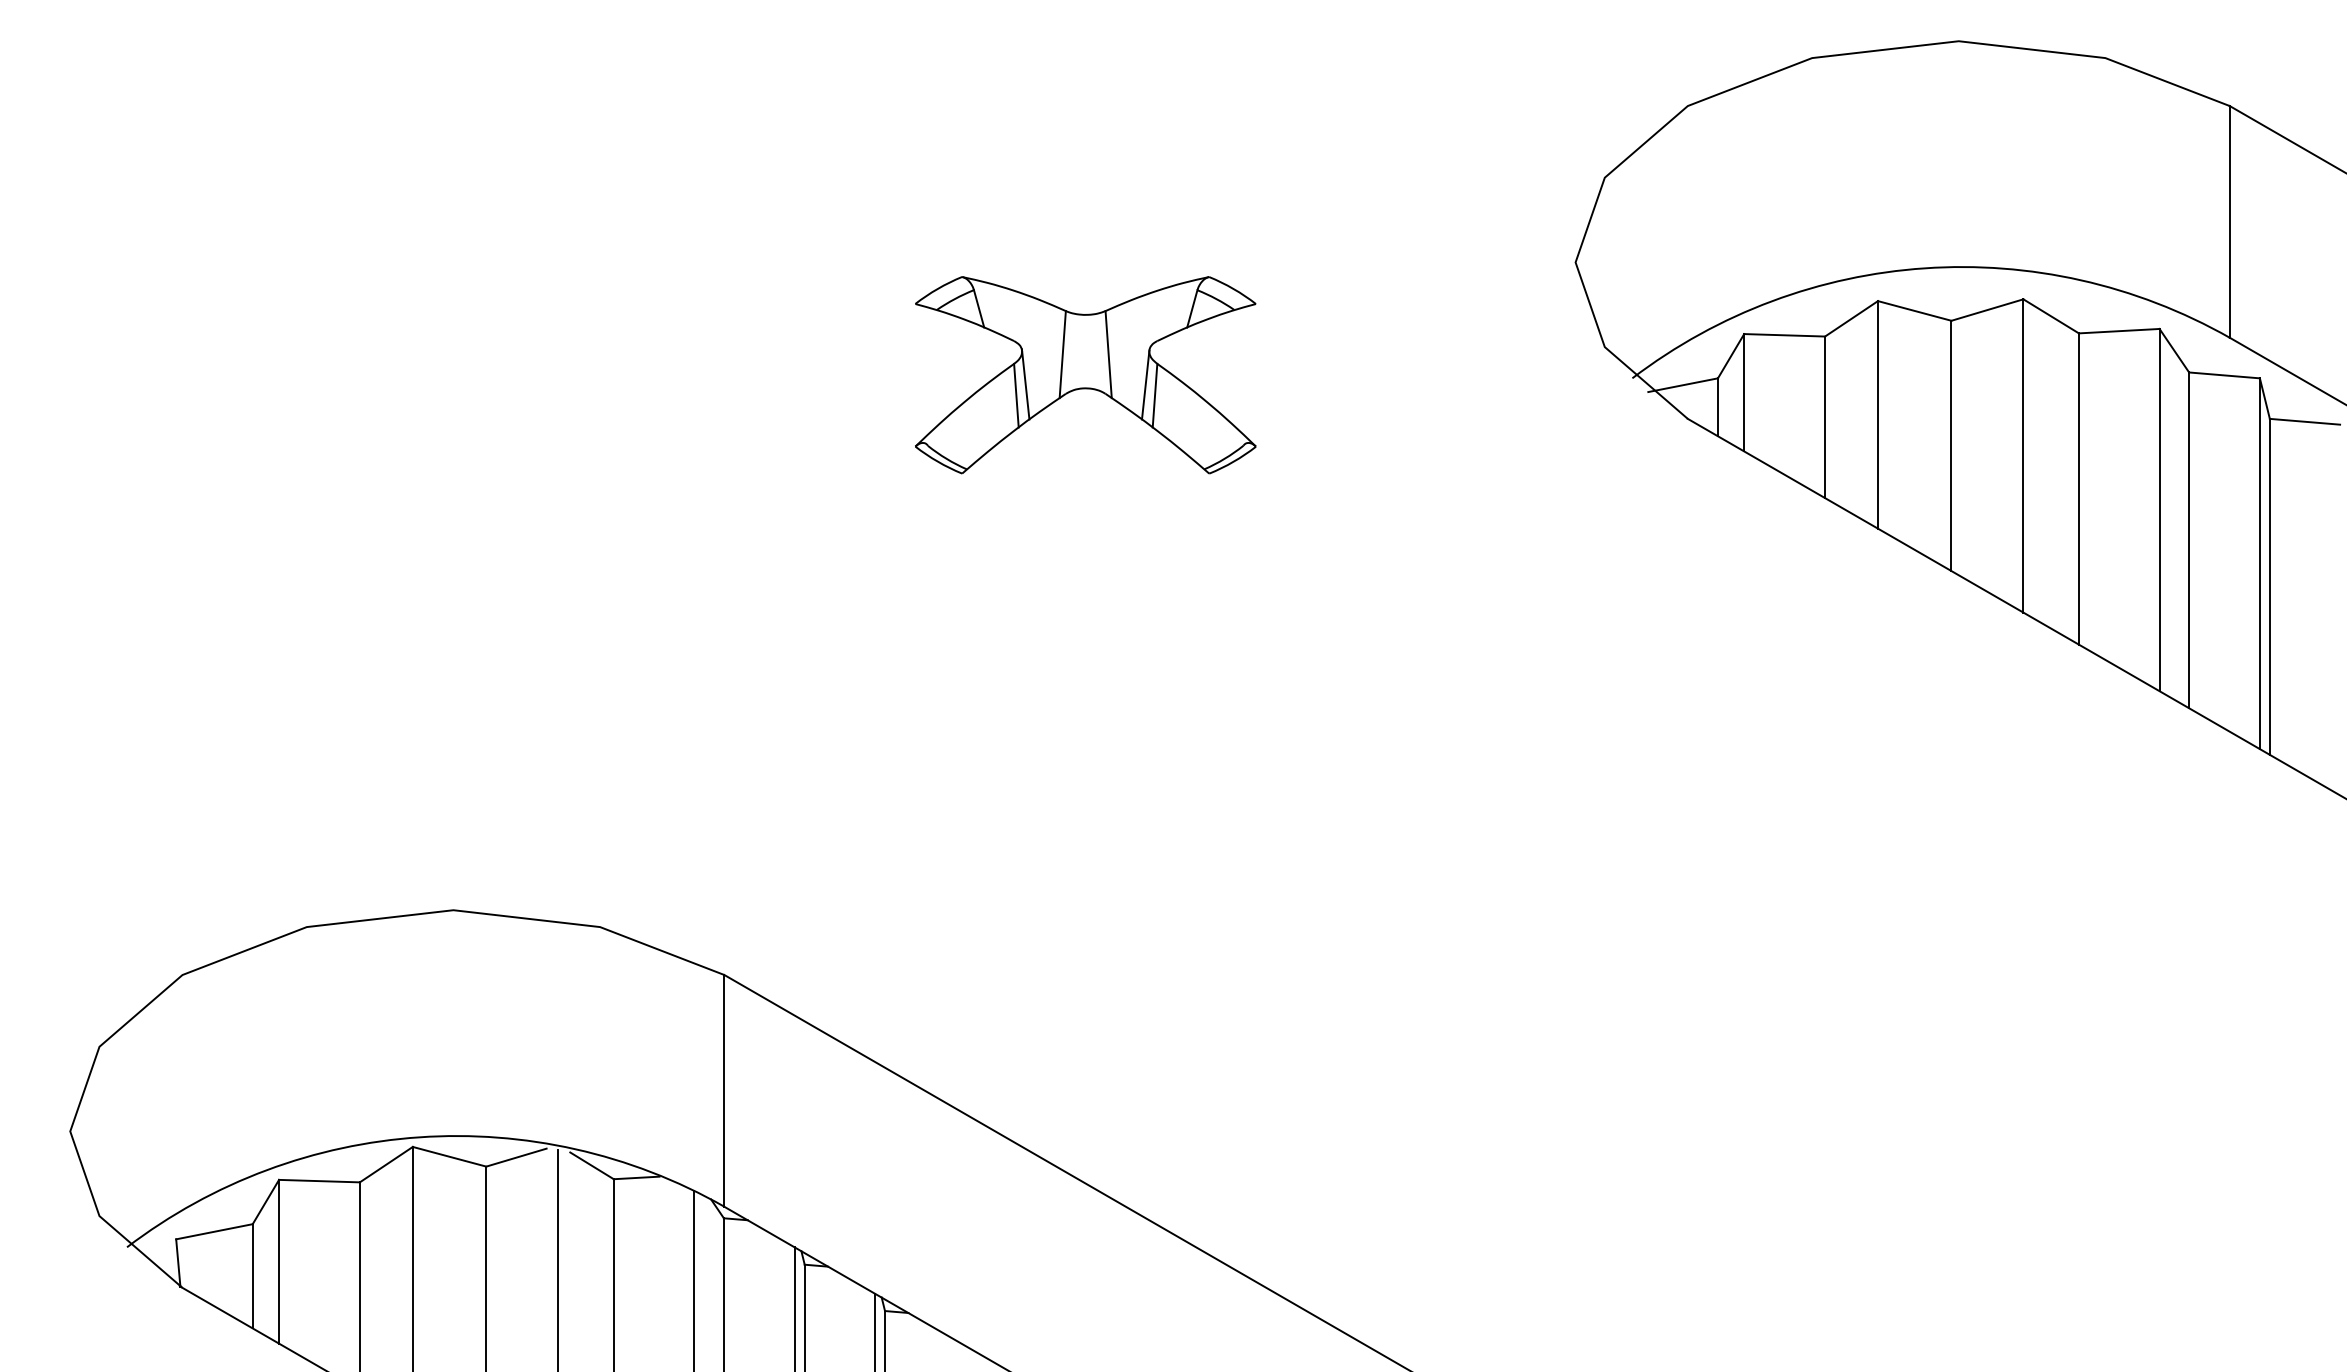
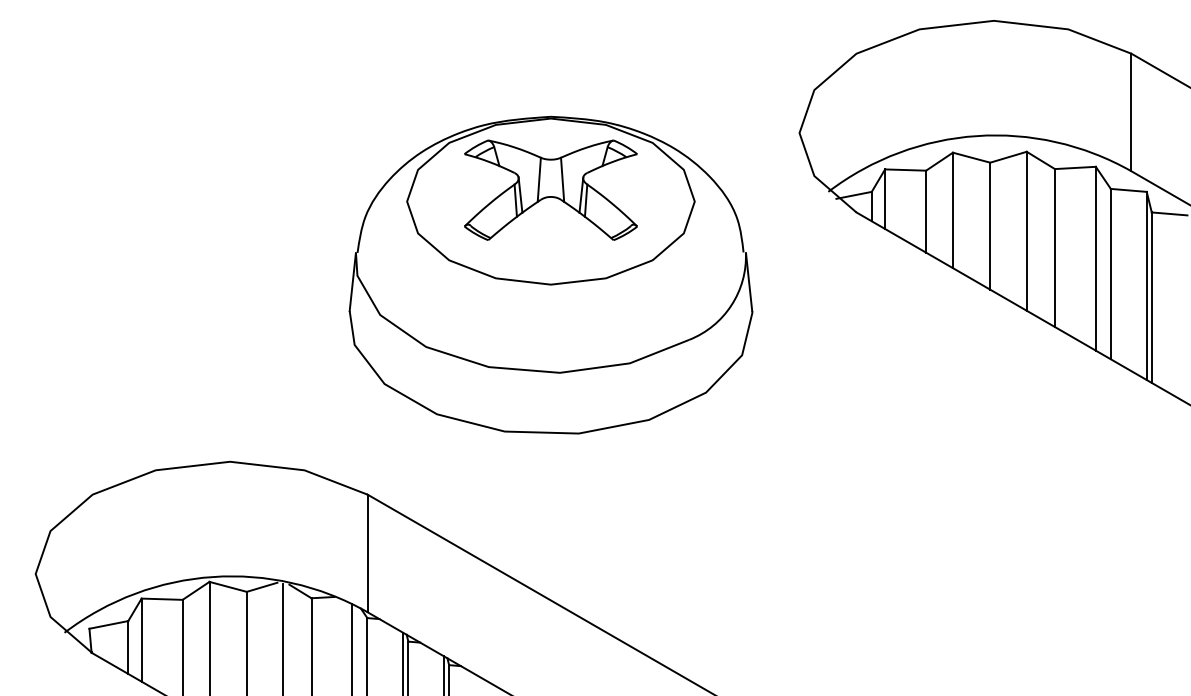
part: (1084, 541) -> (550, 274), added

